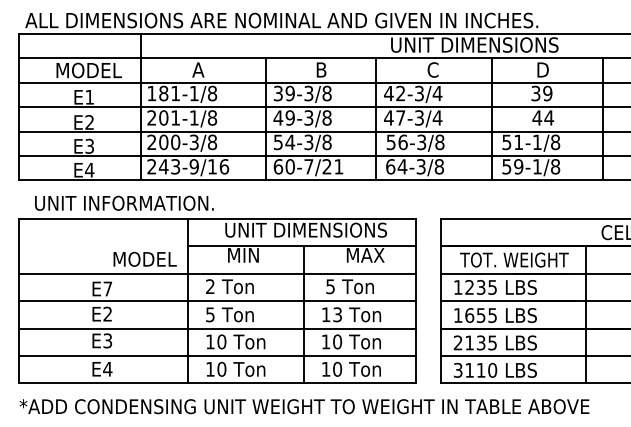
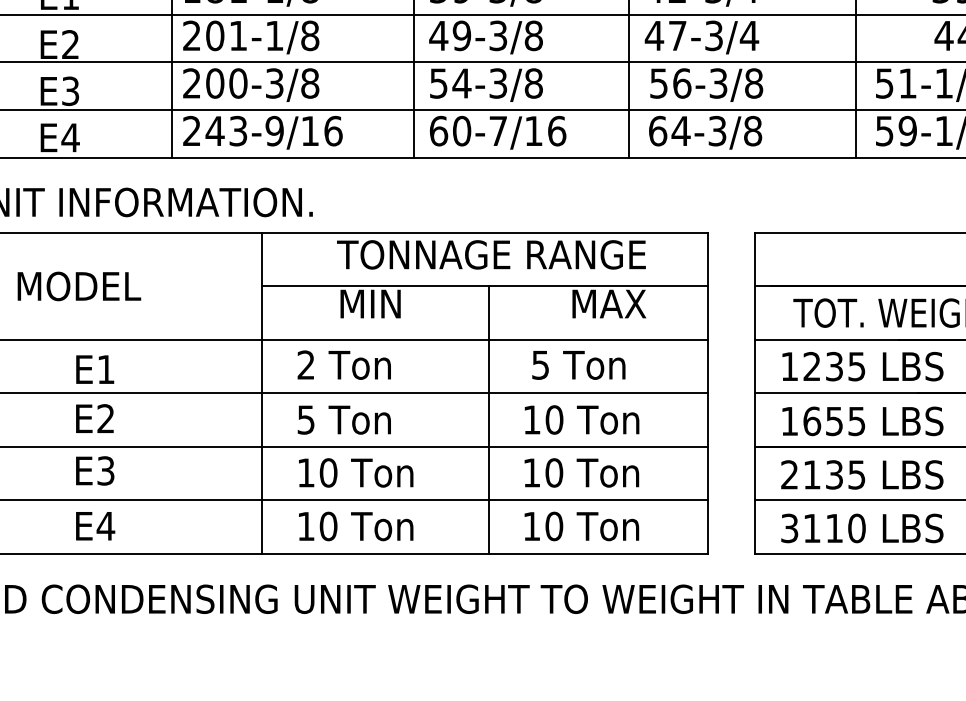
text: (332, 166) -> (544, 130), 60-7/21 -> 60-7/16
text: (306, 229) -> (493, 253), UNIT DIMENSIONS -> TONNAGE RANGE
text: (144, 258) -> (78, 284), moved
text: (107, 288) -> (105, 368), E7 -> E1
text: (337, 314) -> (554, 419), 13 -> 10

